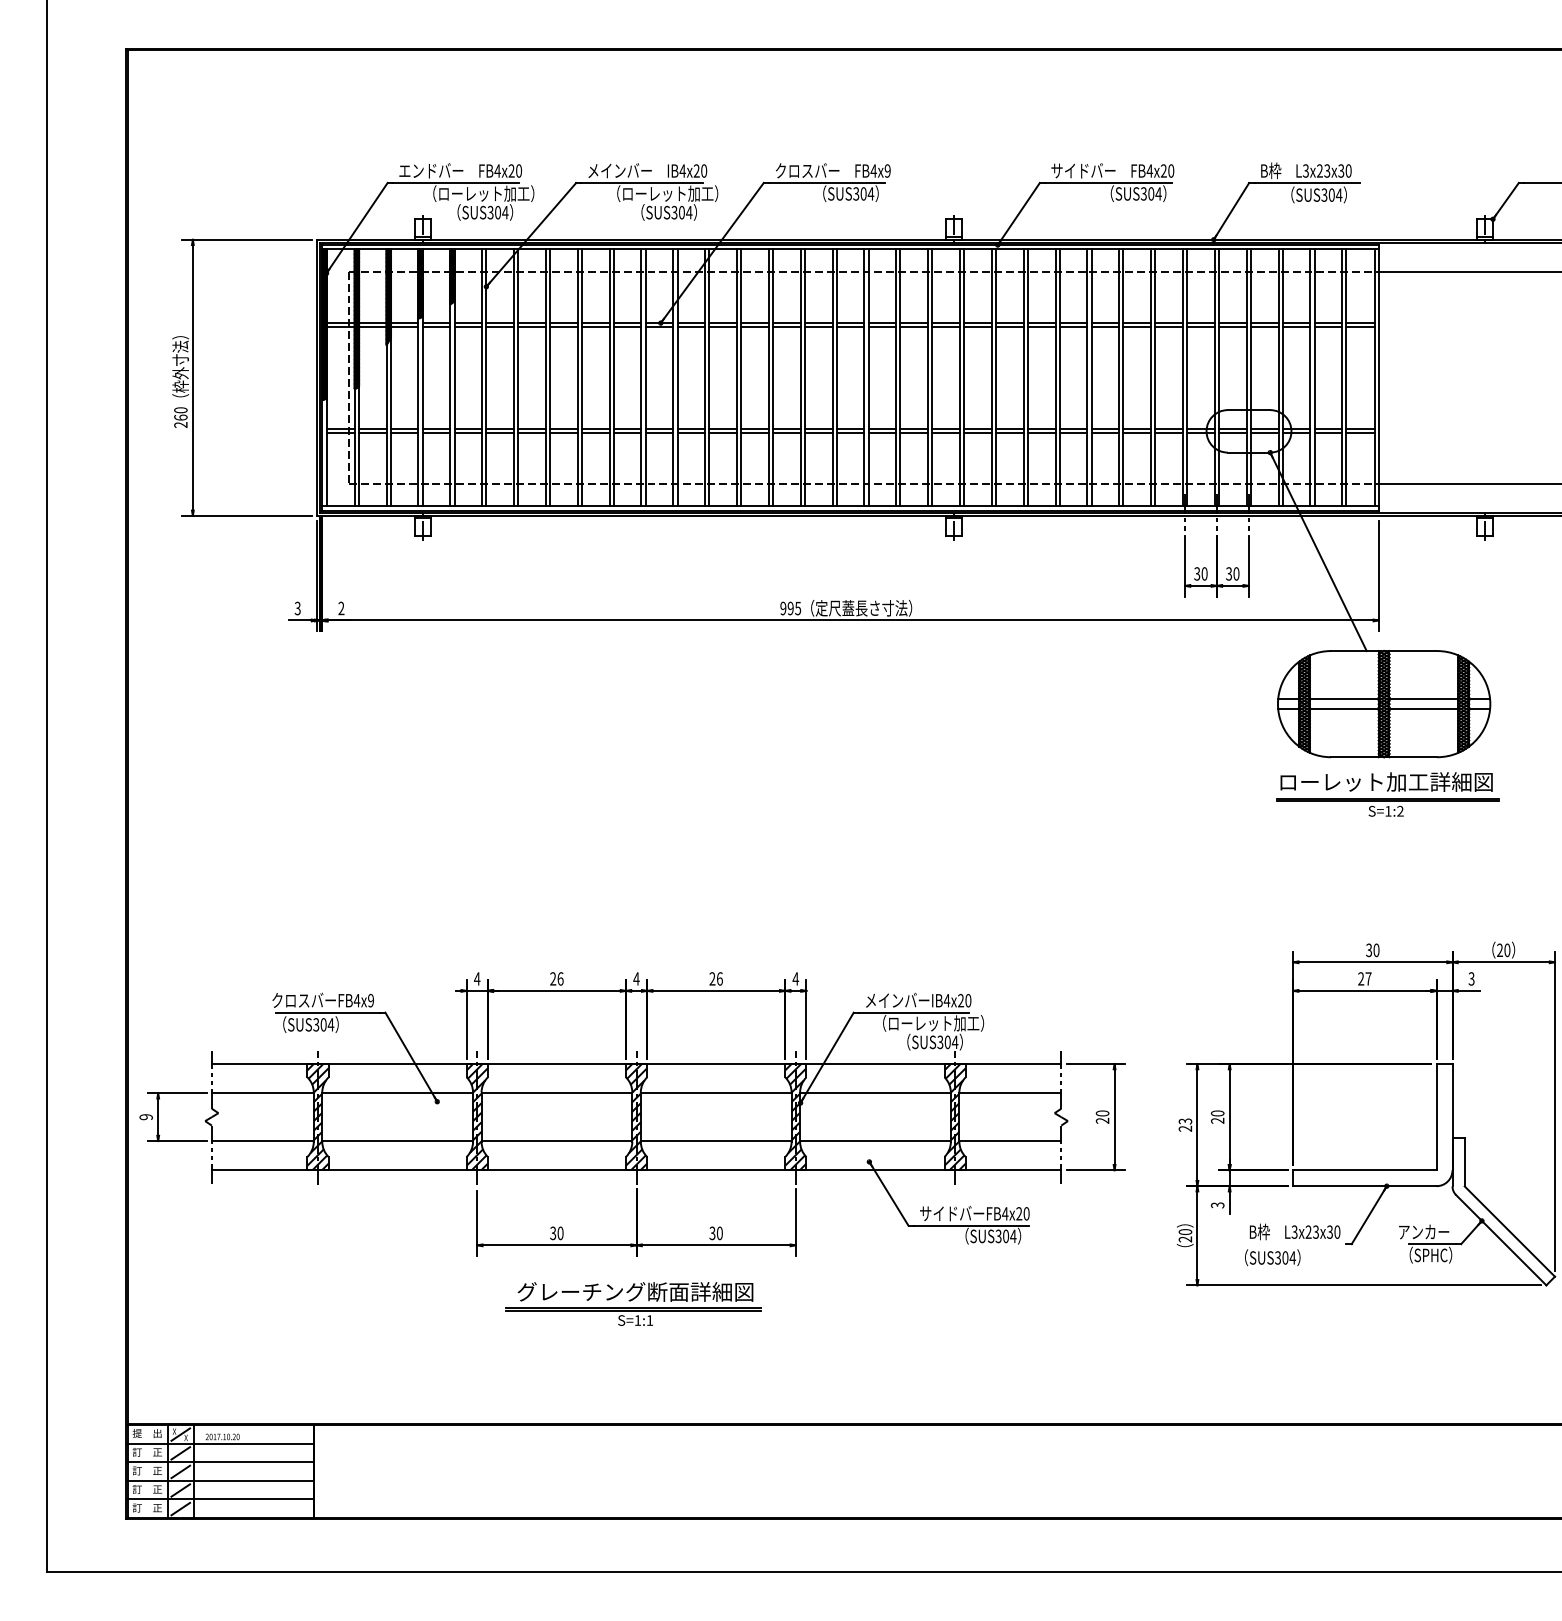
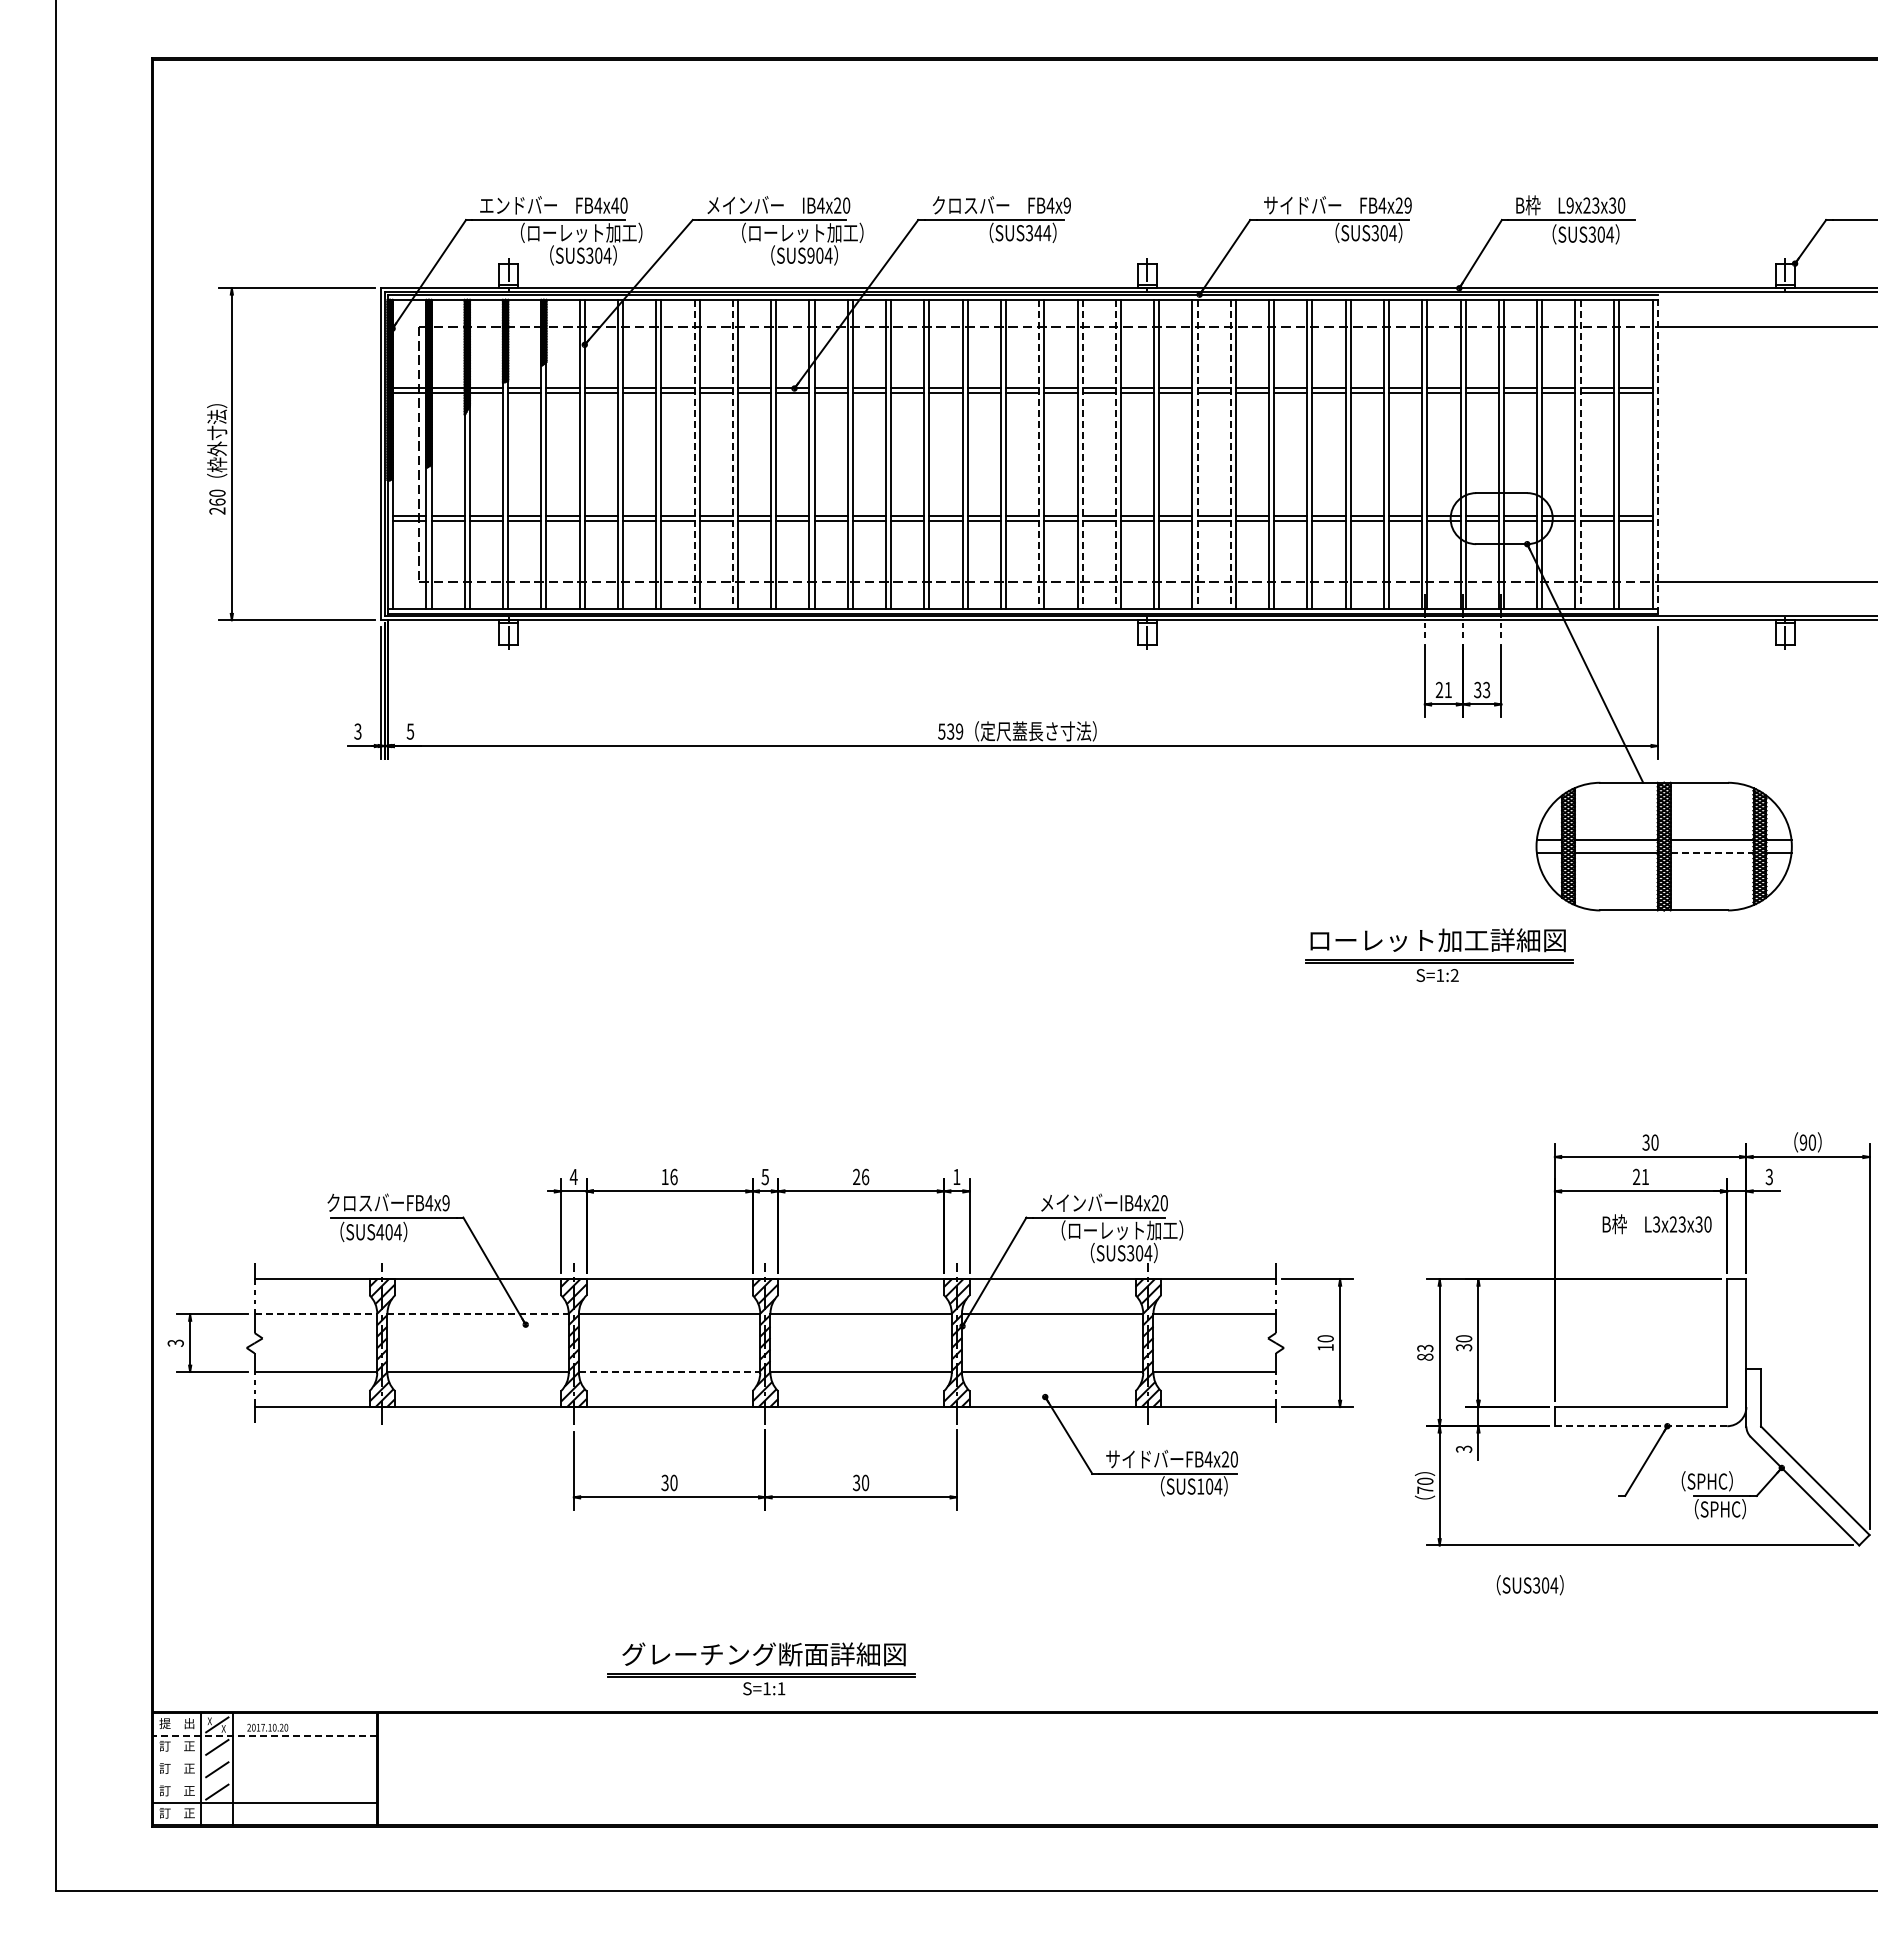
text: (511, 170) -> (615, 205), FB4x20 -> FB4x40
text: (1170, 170) -> (1407, 205), FB4x20 -> FB4x29
text: (1305, 170) -> (1569, 205), L3x23x30 -> L9x23x30
text: (863, 194) -> (1038, 233), SUS304 -> SUS344
text: (674, 212) -> (810, 255), SUS304 -> SUS904
line: (577, 378) -> (694, 454), solid -> dashed
line: (609, 378) -> (732, 454), solid -> dashed
line: (864, 378) -> (1039, 454), solid -> dashed
line: (900, 378) -> (1082, 454), solid -> dashed
line: (927, 378) -> (1115, 454), solid -> dashed
line: (995, 378) -> (1197, 454), solid -> dashed
line: (1023, 378) -> (1230, 454), solid -> dashed
line: (1314, 378) -> (1580, 454), solid -> dashed
line: (1378, 378) -> (1657, 454), solid -> dashed
text: (1200, 573) -> (1443, 689), 30 -> 21
text: (1236, 574) -> (1486, 690), 30 -> 33
text: (341, 608) -> (410, 731), 2 -> 5
text: (790, 608) -> (950, 731), 995 -> 539
line: (1424, 709) -> (1712, 853), solid -> dashed
part: (1387, 793) -> (1439, 954), moved
text: (1500, 950) -> (1803, 1142), 20 -> 90
text: (552, 978) -> (664, 1176), 26 -> 16
text: (795, 978) -> (956, 1176), 4 -> 1
text: (1368, 978) -> (1645, 1176), 27 -> 21
text: (636, 979) -> (765, 1177), 4 -> 5
text: (316, 1025) -> (380, 1232), SUS304 -> SUS404
line: (263, 1093) -> (316, 1314), solid -> dashed
line: (398, 1093) -> (478, 1314), solid -> dashed
text: (145, 1116) -> (175, 1342), 9 -> 3
text: (1102, 1120) -> (1325, 1347), 20 -> 10
text: (1218, 1120) -> (1464, 1347), 20 -> 30
text: (1185, 1128) -> (1425, 1356), 23 -> 83
line: (556, 1140) -> (669, 1371), solid -> dashed
line: (1365, 1186) -> (1641, 1426), solid -> dashed
text: (1294, 1232) -> (1656, 1224), moved
text: (1423, 1232) -> (1711, 1481), アンカー -> （SPHC）
text: (998, 1236) -> (1200, 1486), SUS304 -> SUS104
text: (1185, 1238) -> (1425, 1489), 20 -> 70
text: (1272, 1257) -> (1529, 1585), moved
part: (633, 1303) -> (761, 1668), moved
line: (220, 1443) -> (265, 1735), solid -> dashed
line: (220, 1462) -> (264, 1758), removed
line: (220, 1480) -> (264, 1780), removed
line: (180, 1508) -> (217, 1813), removed

